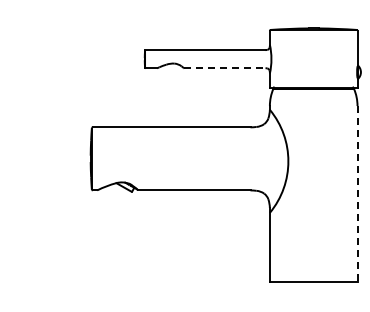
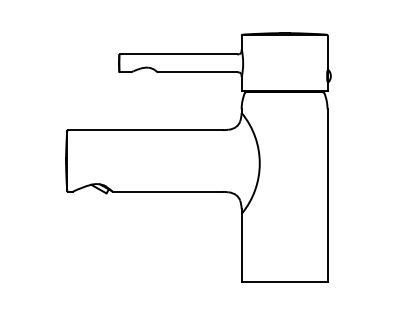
line: (224, 68) -> (197, 72), dashed -> solid
line: (357, 194) -> (327, 195), dashed -> solid

